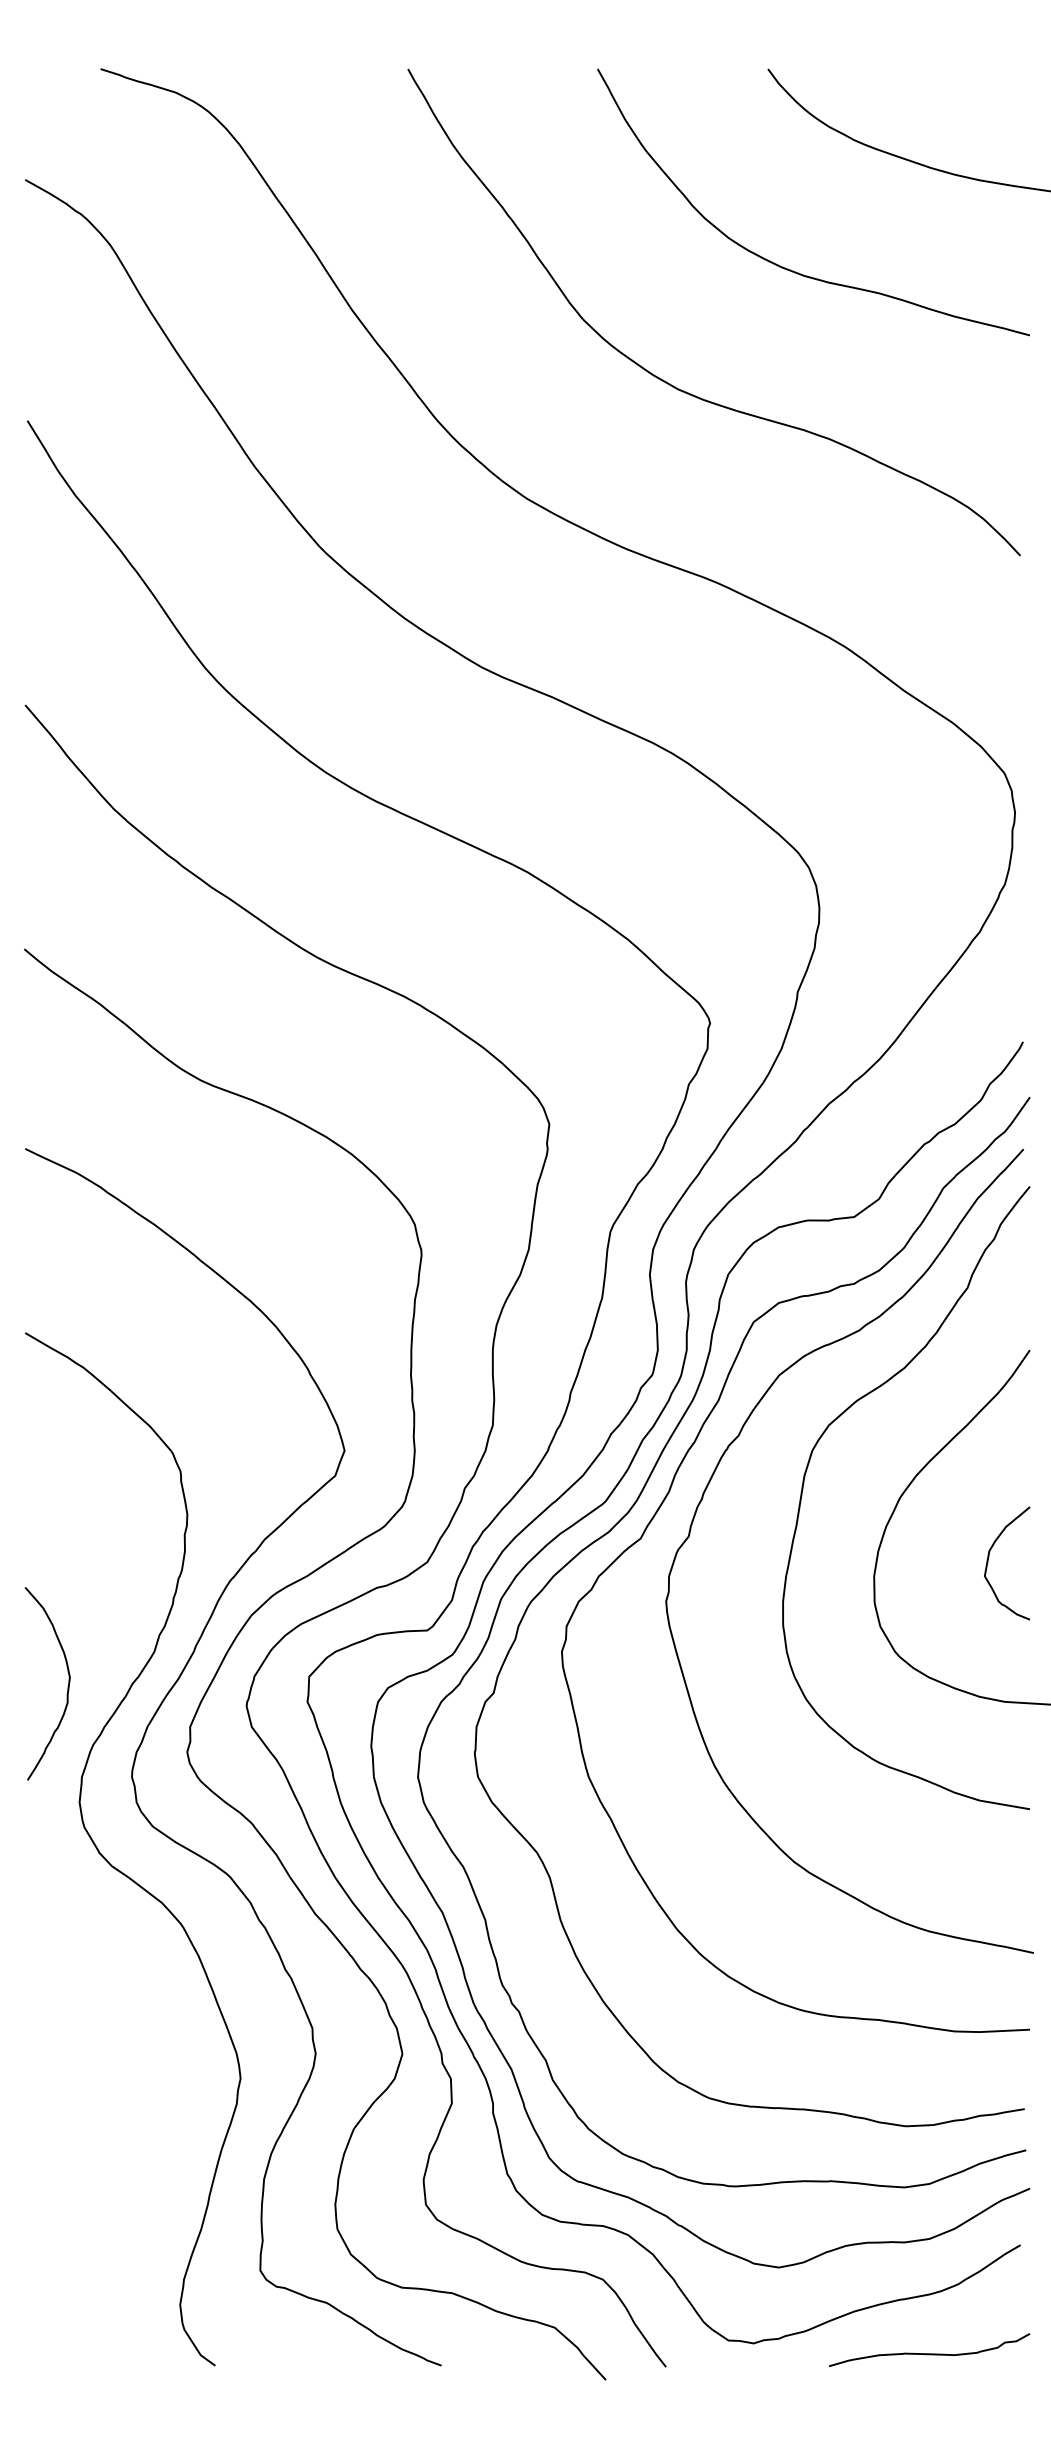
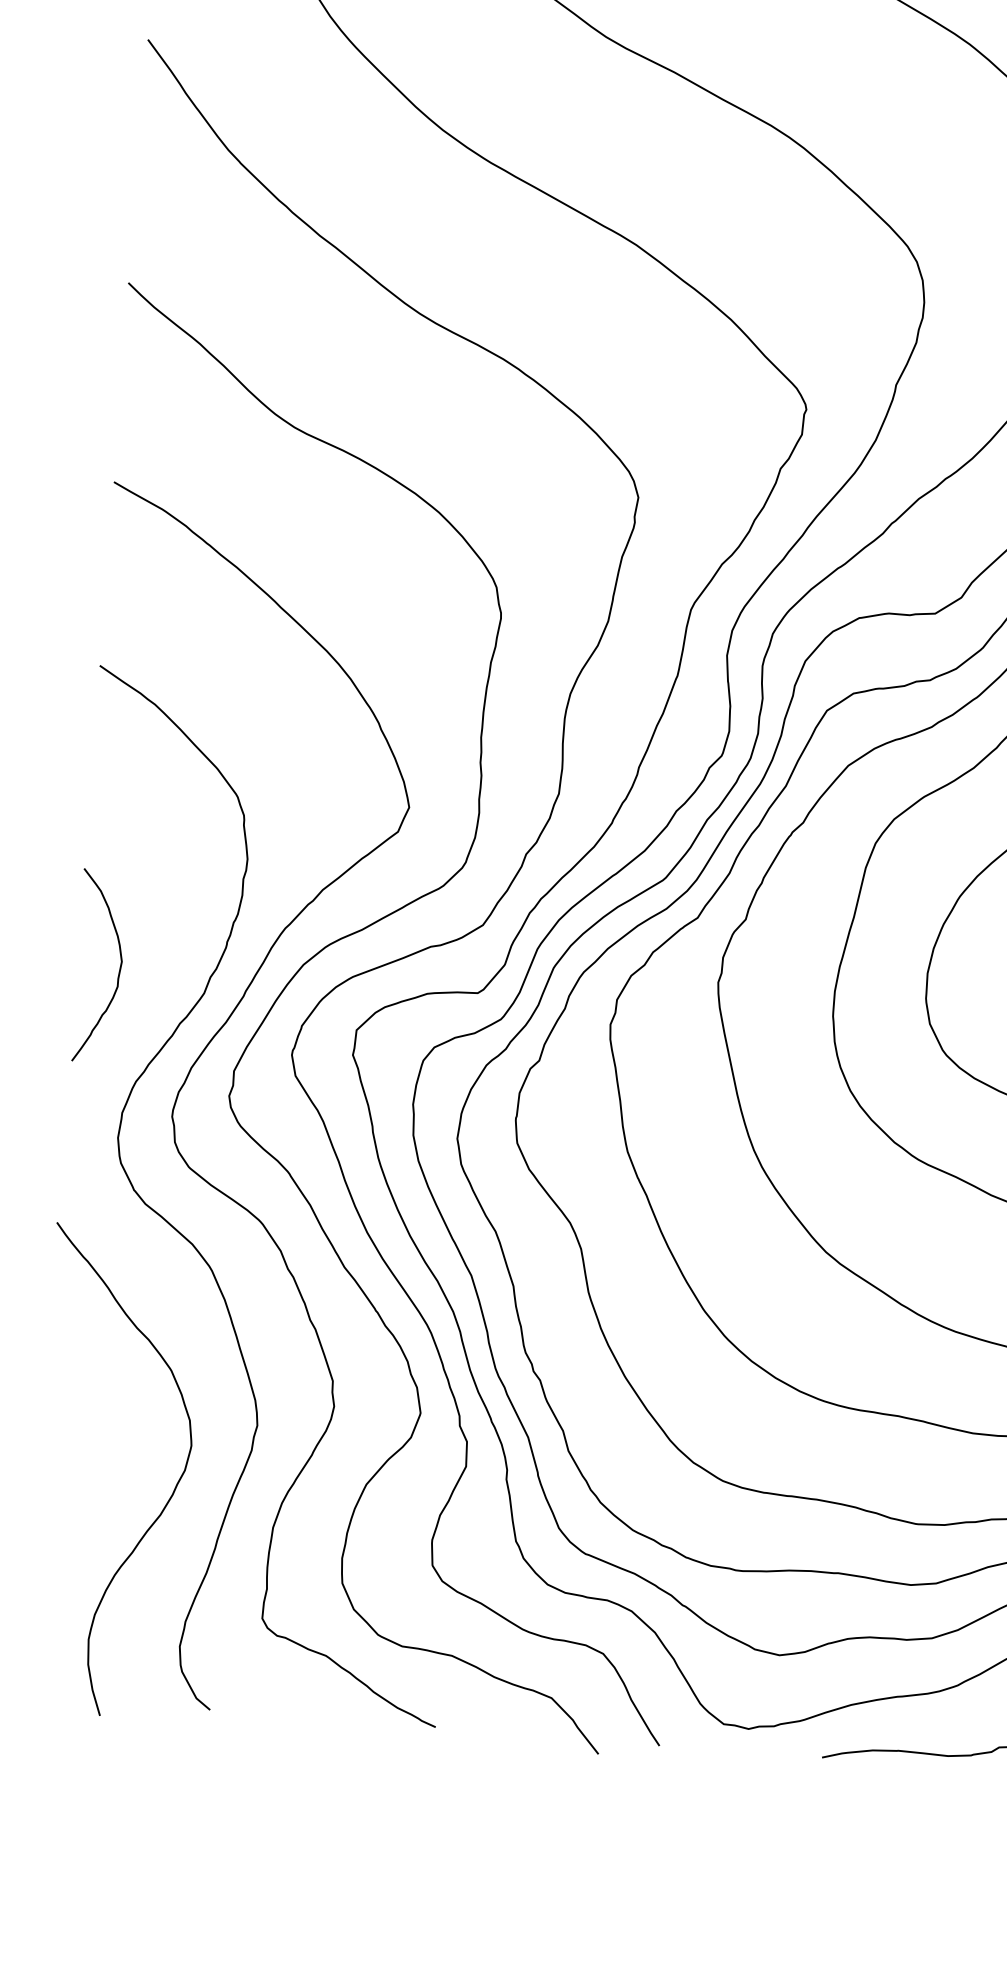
curve: (67, 1686) -> (118, 970), moved
curve: (155, 2163) -> (166, 1503), added

